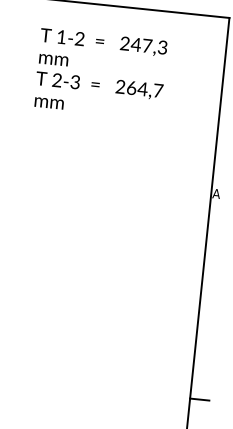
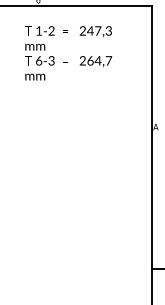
text: (57, 79) -> (39, 60), 2-3 -> 6-3

